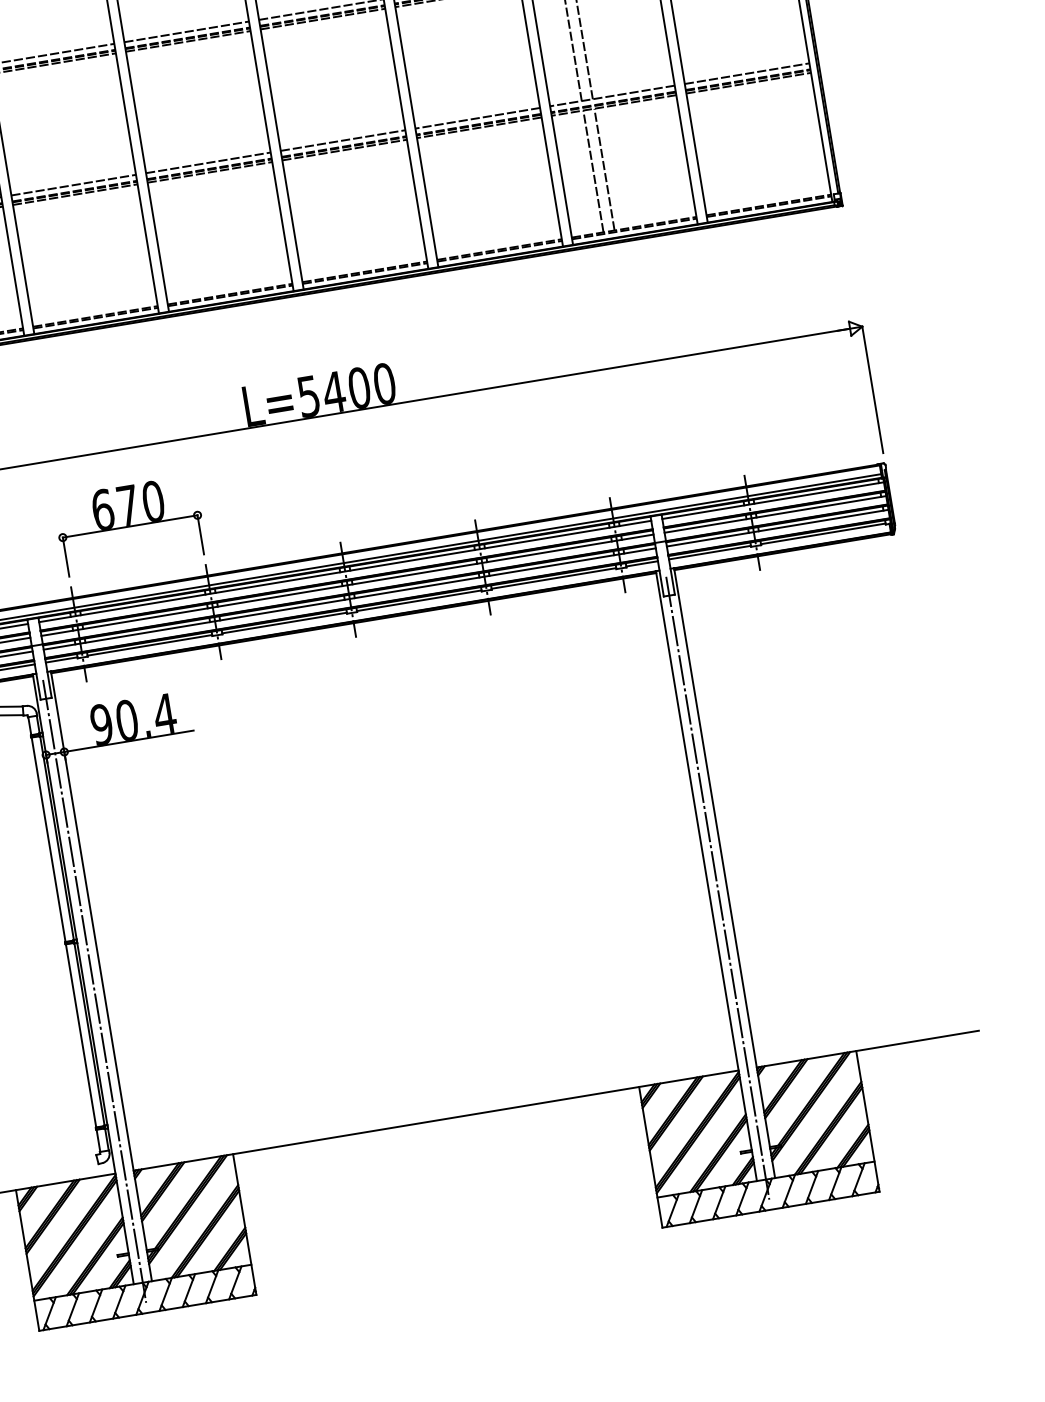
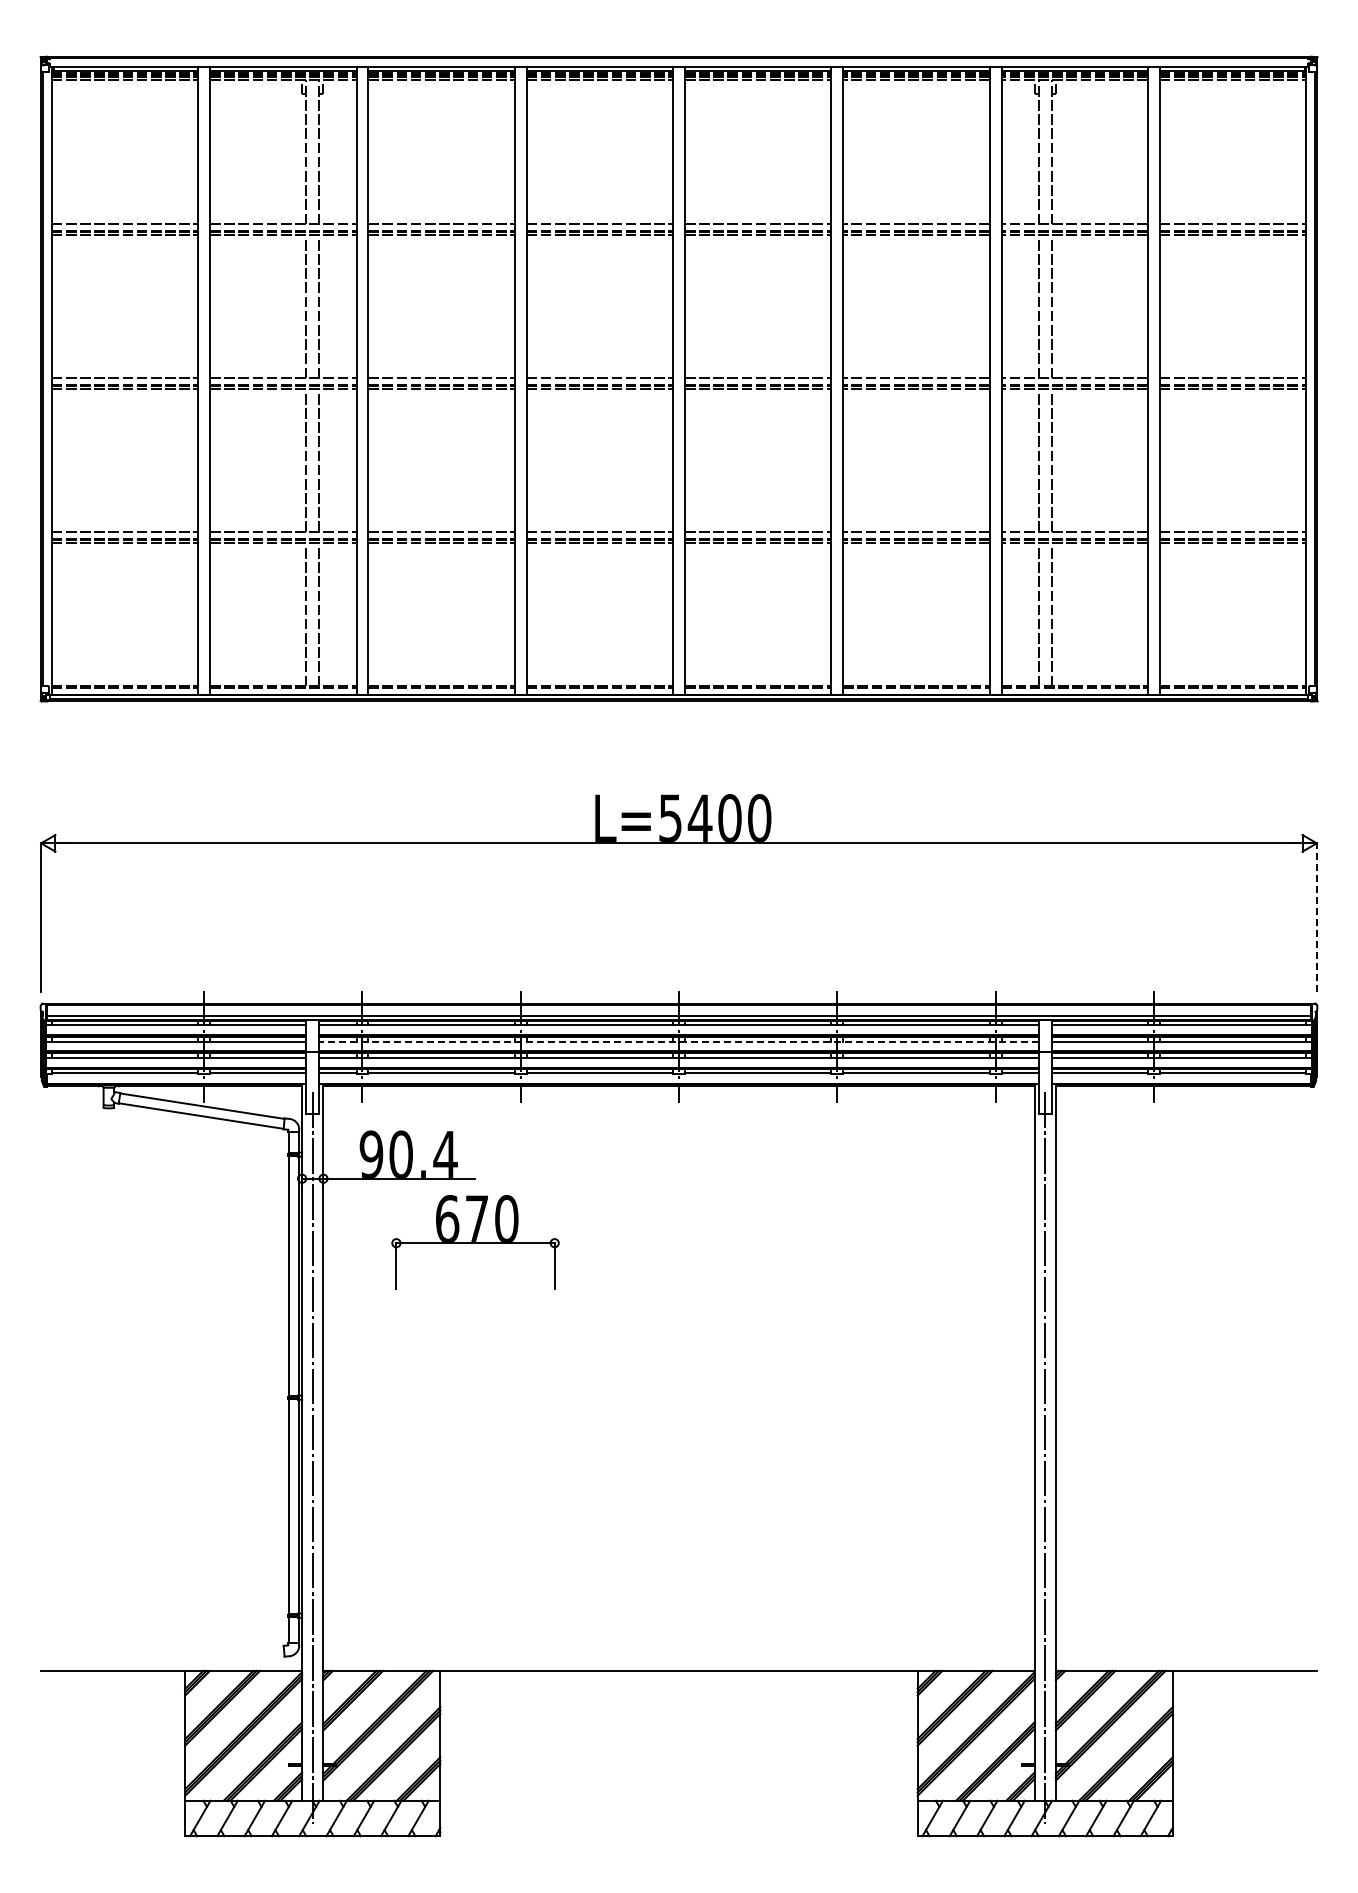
line: (872, 389) -> (1316, 917), solid -> dashed
part: (130, 525) -> (475, 1242), moved
line: (347, 585) -> (679, 1041), solid -> dashed

